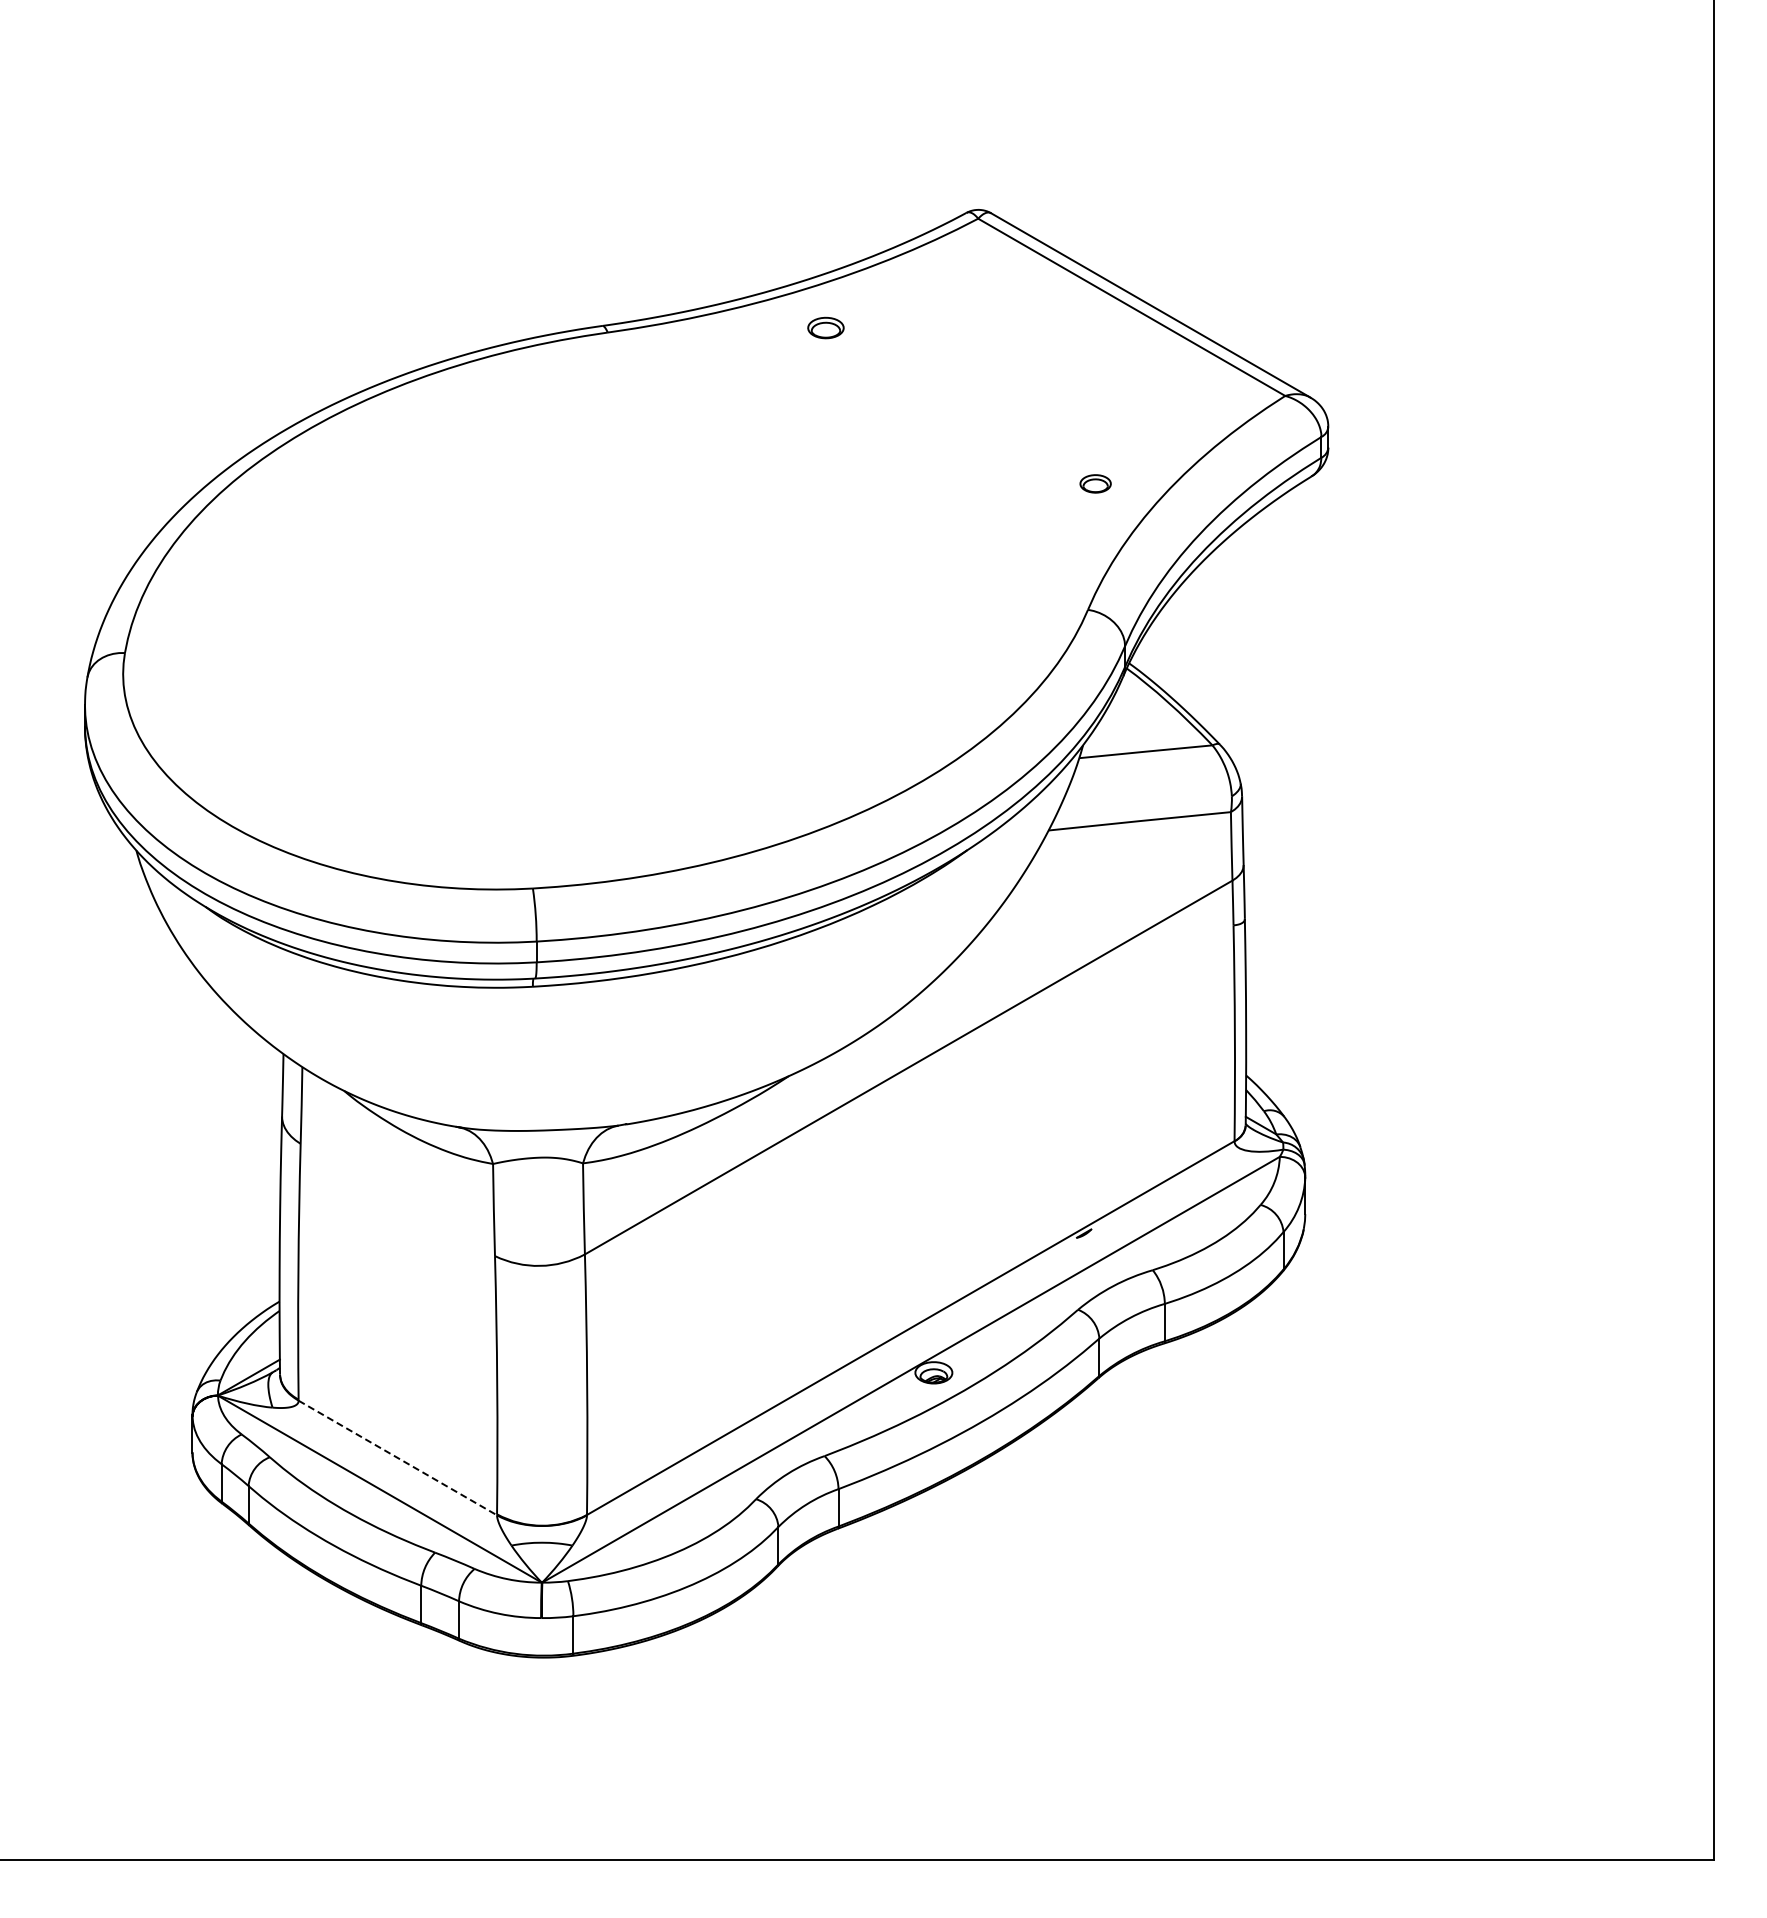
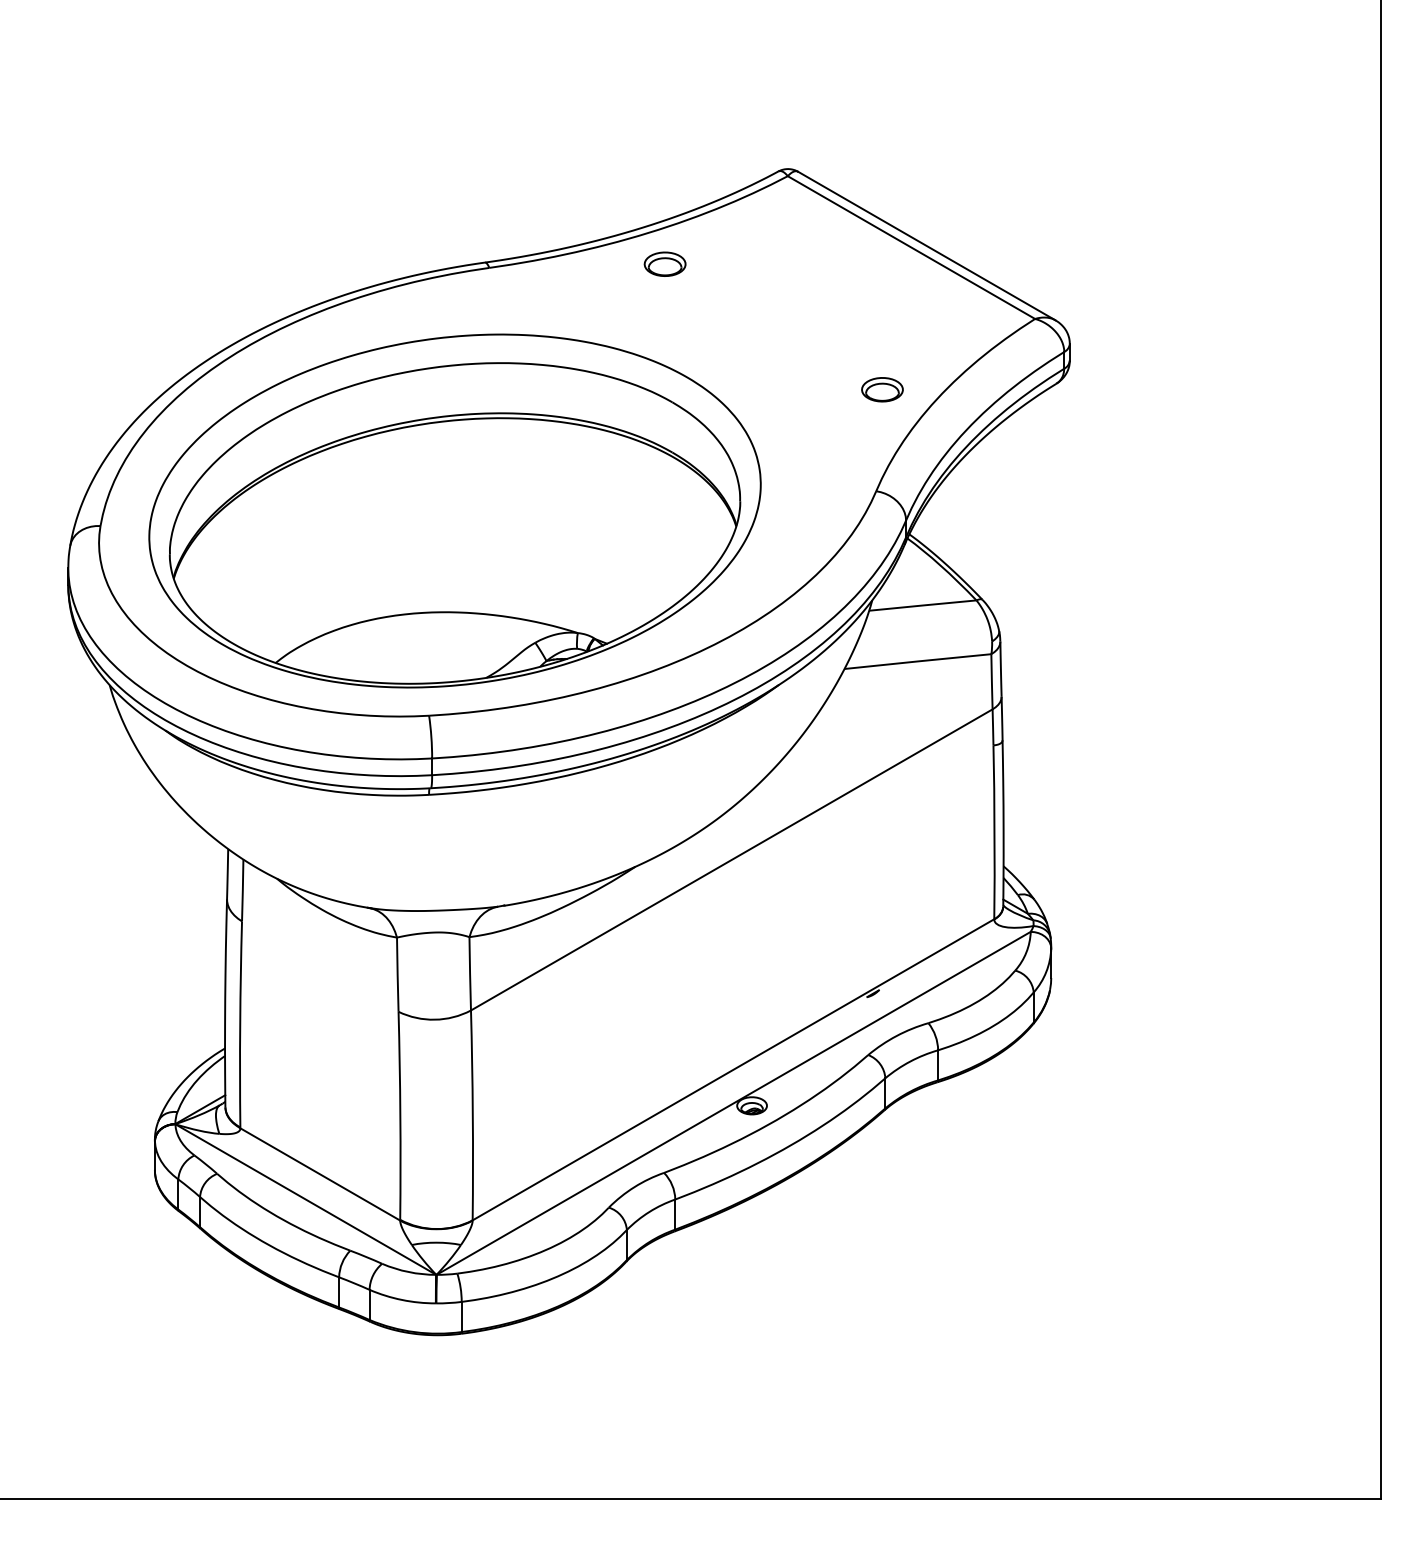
part: (825, 327) -> (664, 263), size x1.43
part: (1095, 483) -> (882, 389), size x1.67
part: (564, 634) -> (454, 511), added
line: (397, 1458) -> (320, 1174), dashed -> solid

